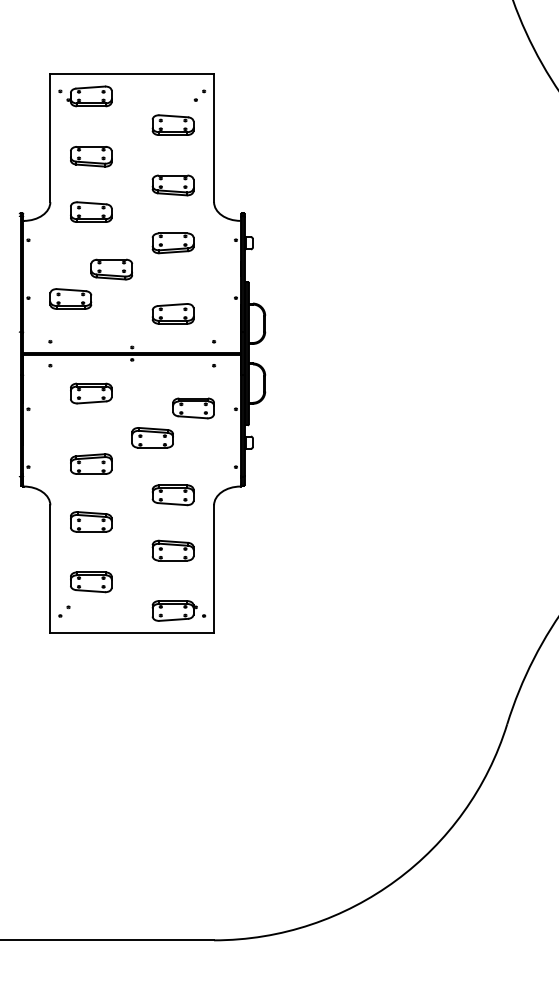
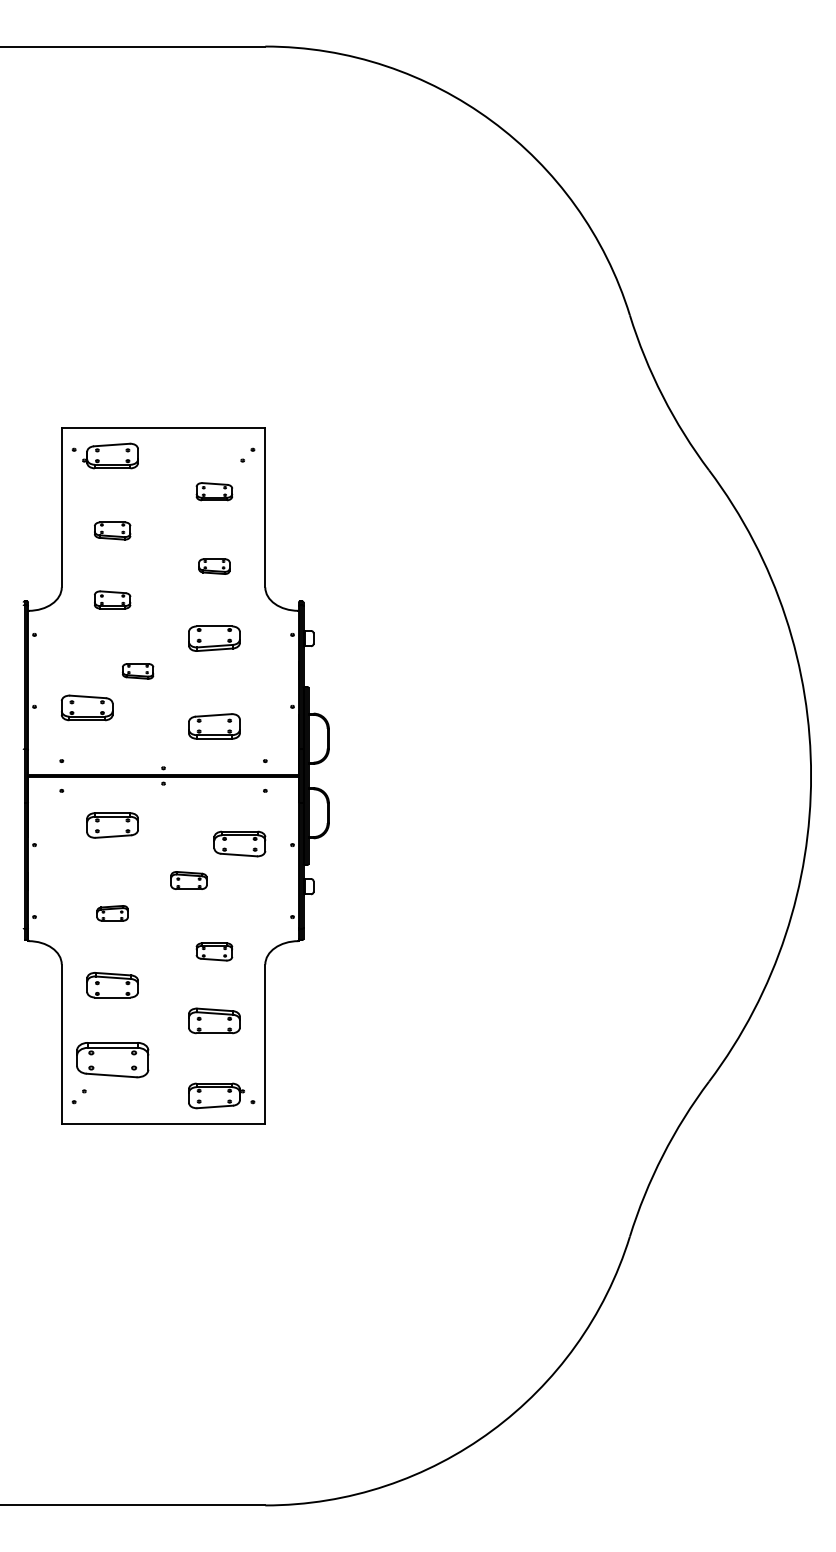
part: (173, 124) -> (214, 491), size x0.7
part: (91, 156) -> (112, 530), size x0.7
part: (173, 185) -> (214, 566), size x0.6
part: (91, 211) -> (112, 599), size x0.7
part: (111, 269) -> (137, 671), size x0.6
part: (152, 437) -> (188, 880), size x0.7
part: (91, 464) -> (112, 913), size x0.6
part: (173, 494) -> (214, 951), size x0.7
part: (91, 582) -> (112, 1060), size x1.4

